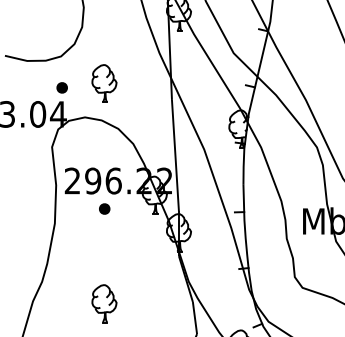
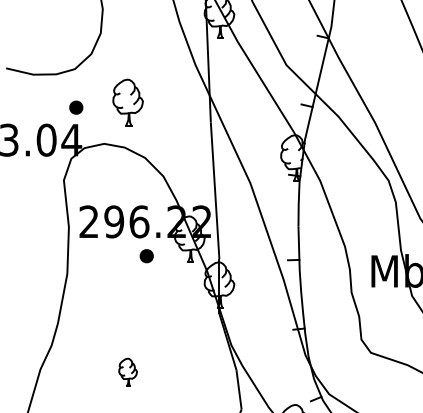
part: (104, 208) -> (146, 255), moved
part: (104, 303) -> (128, 371), size x0.6

